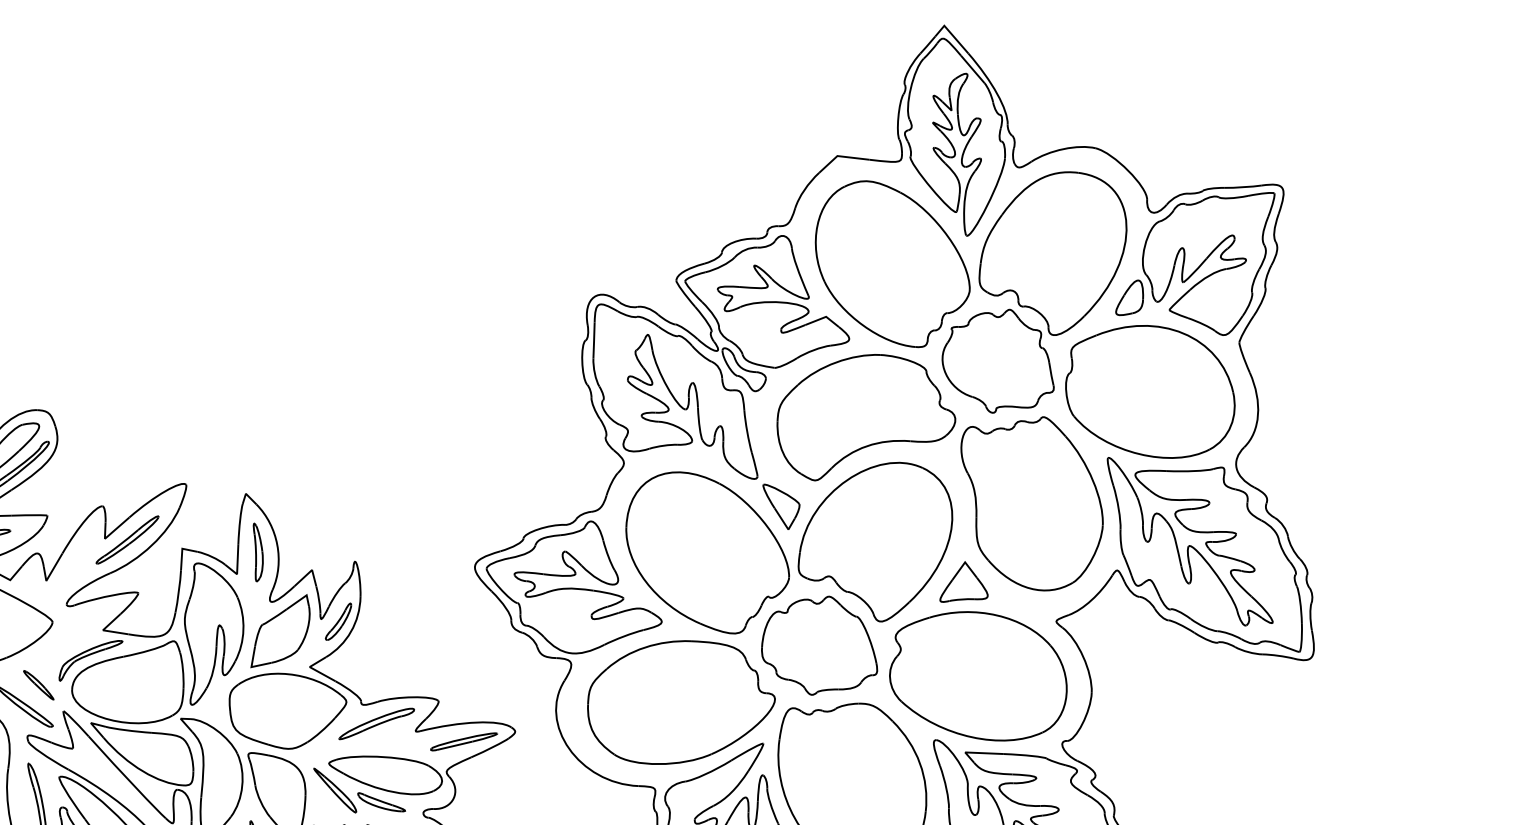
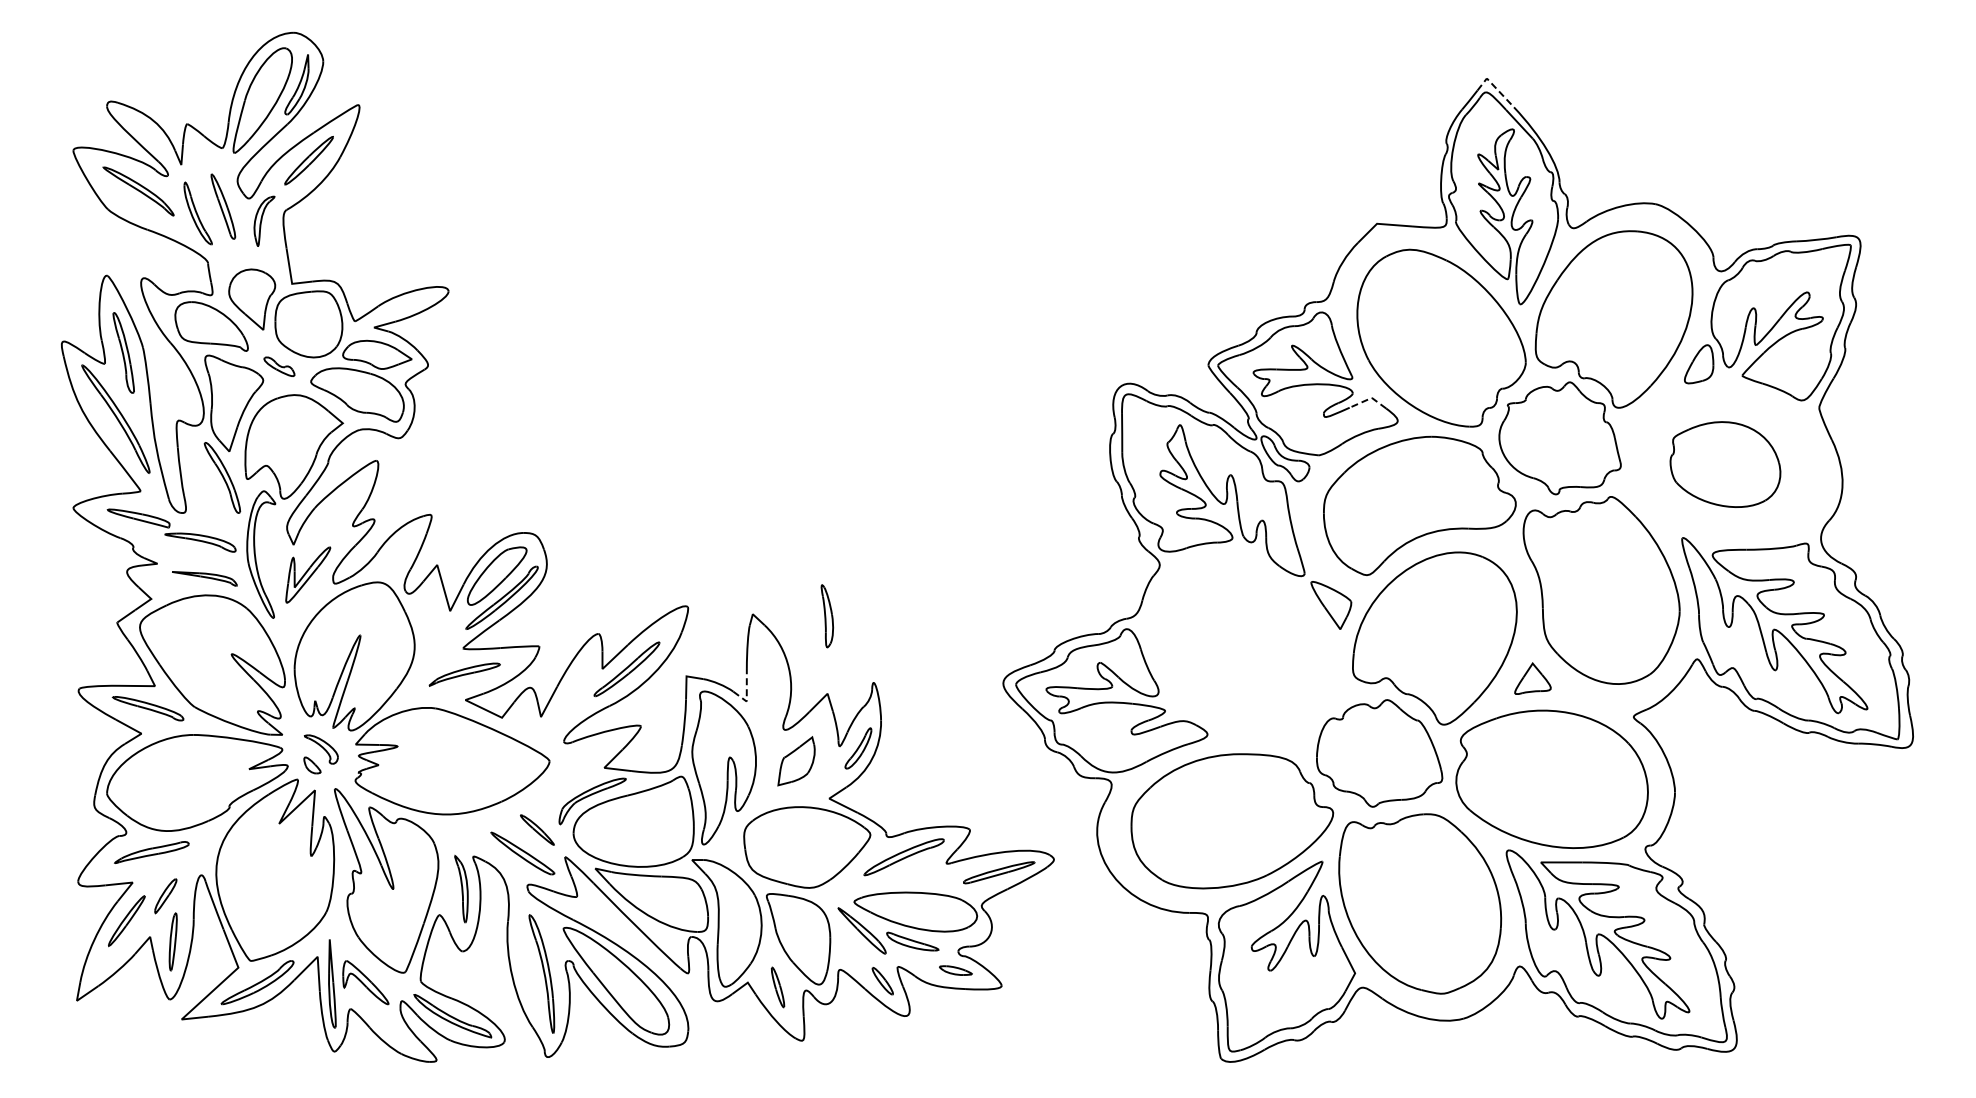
line: (951, 34) -> (1495, 87), solid -> dashed
line: (823, 318) -> (1369, 399), solid -> dashed
part: (1150, 391) -> (1725, 464), size x0.6
part: (258, 552) -> (827, 616), moved
part: (707, 552) -> (1253, 657), removed
line: (237, 566) -> (746, 693), solid -> dashed
part: (964, 582) -> (1532, 678), size x0.7
part: (280, 631) -> (796, 761), size x0.6

